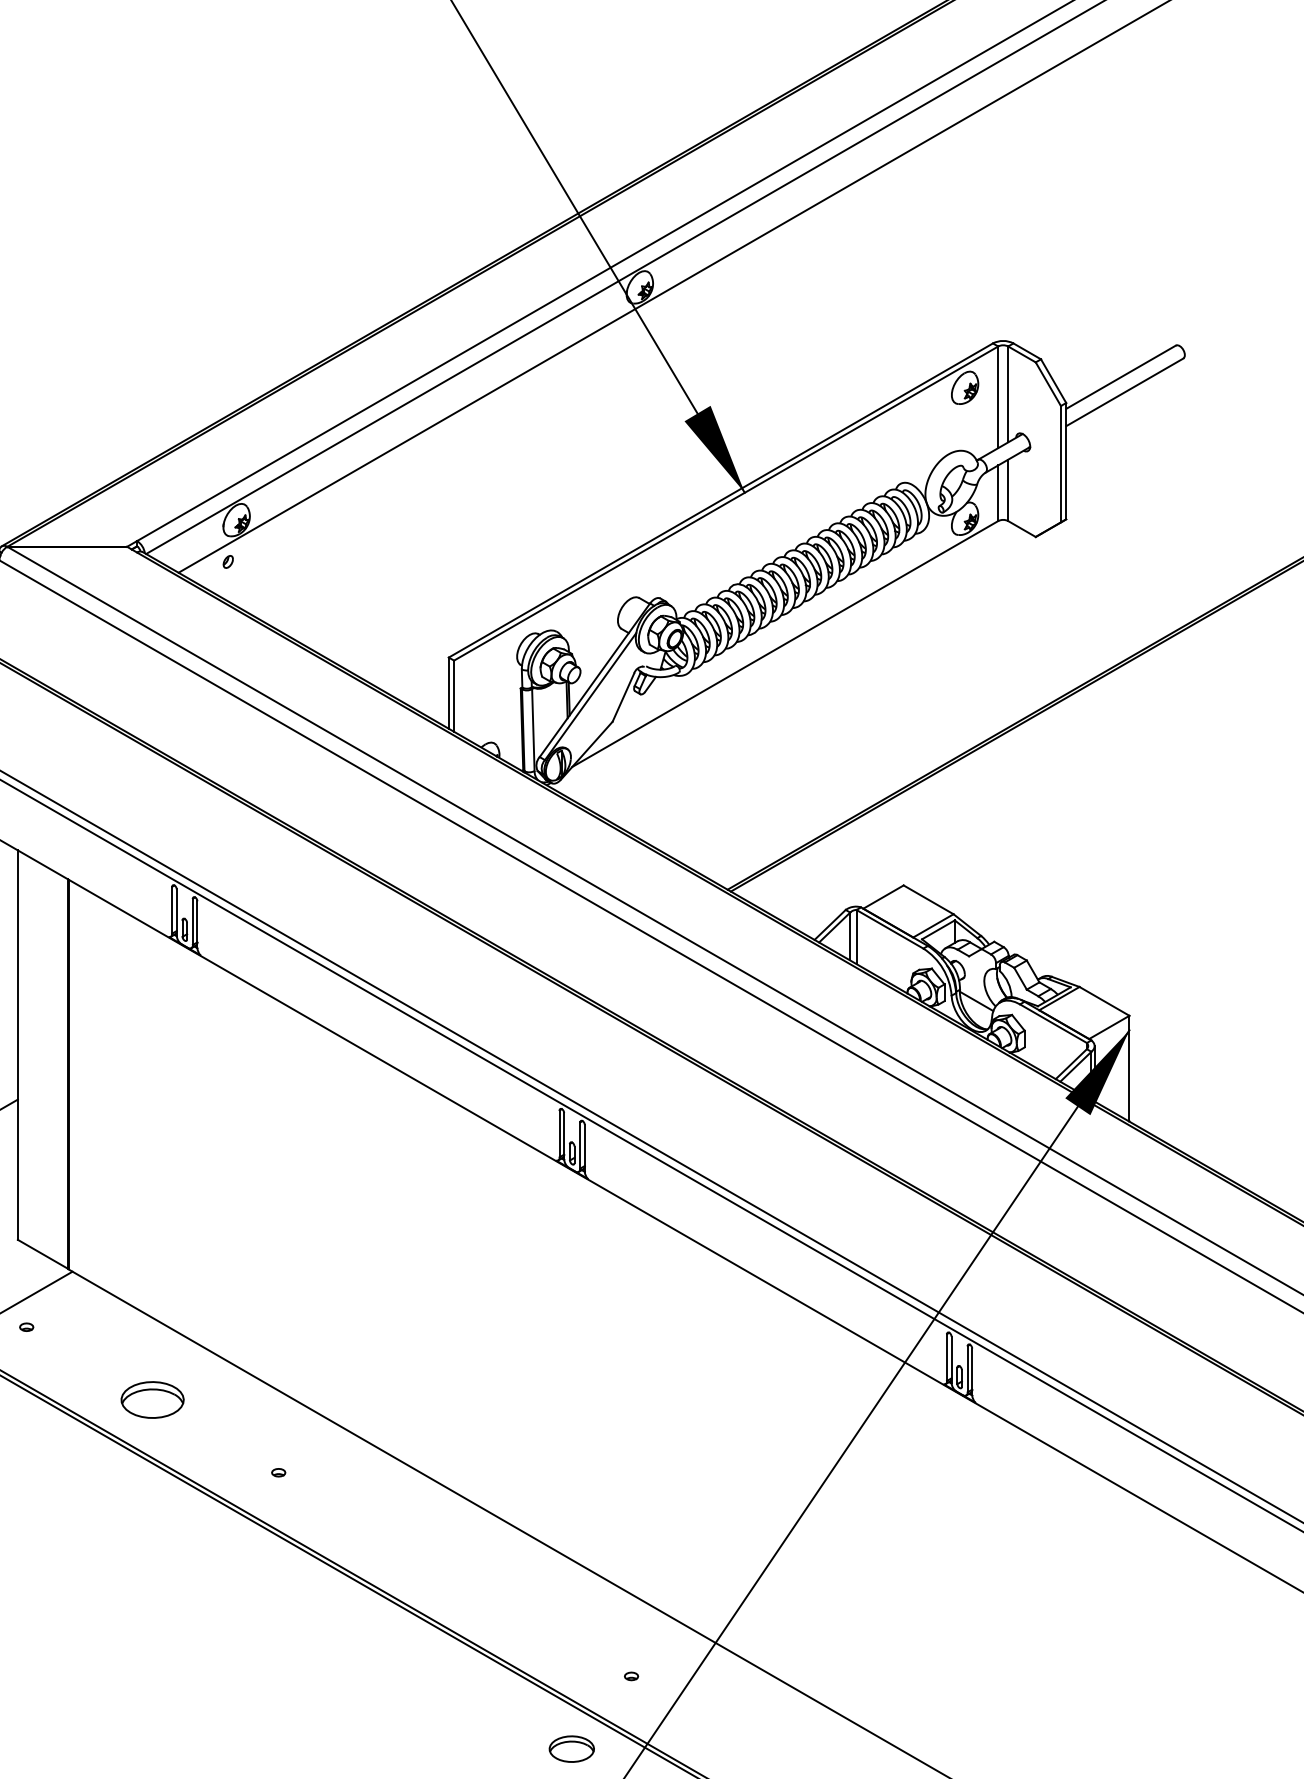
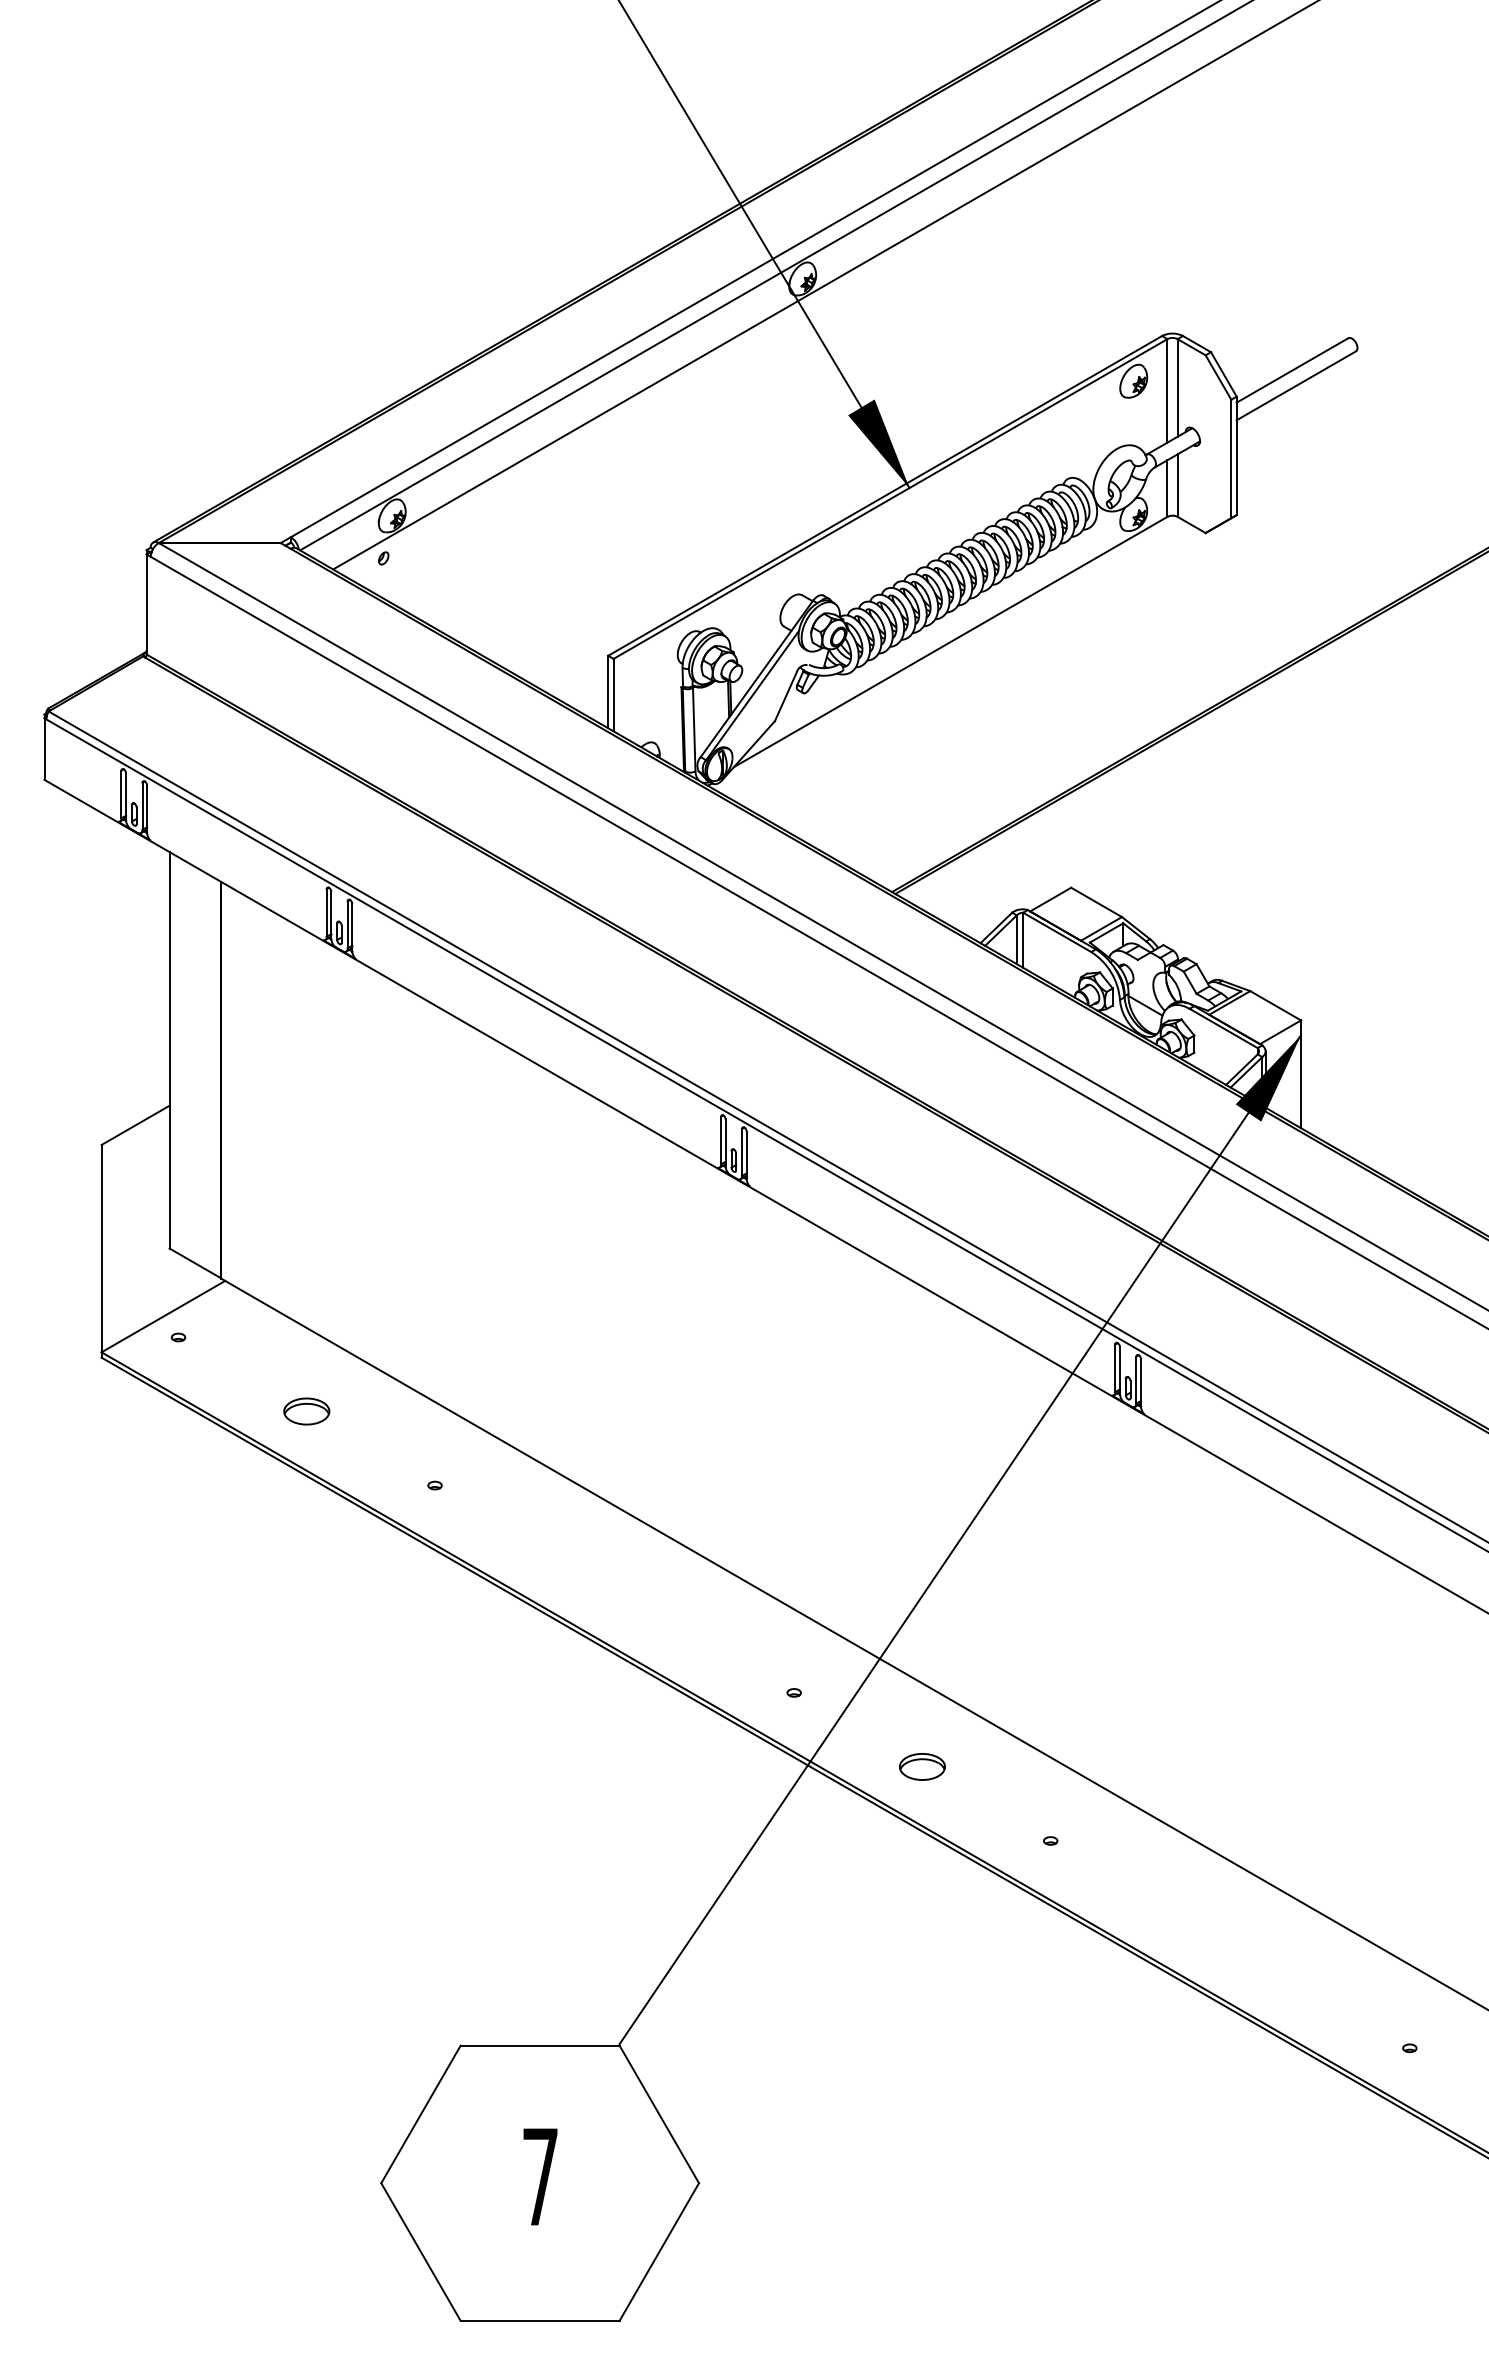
part: (152, 1399) -> (306, 1411), size x0.71
part: (571, 1748) -> (922, 1766), moved

